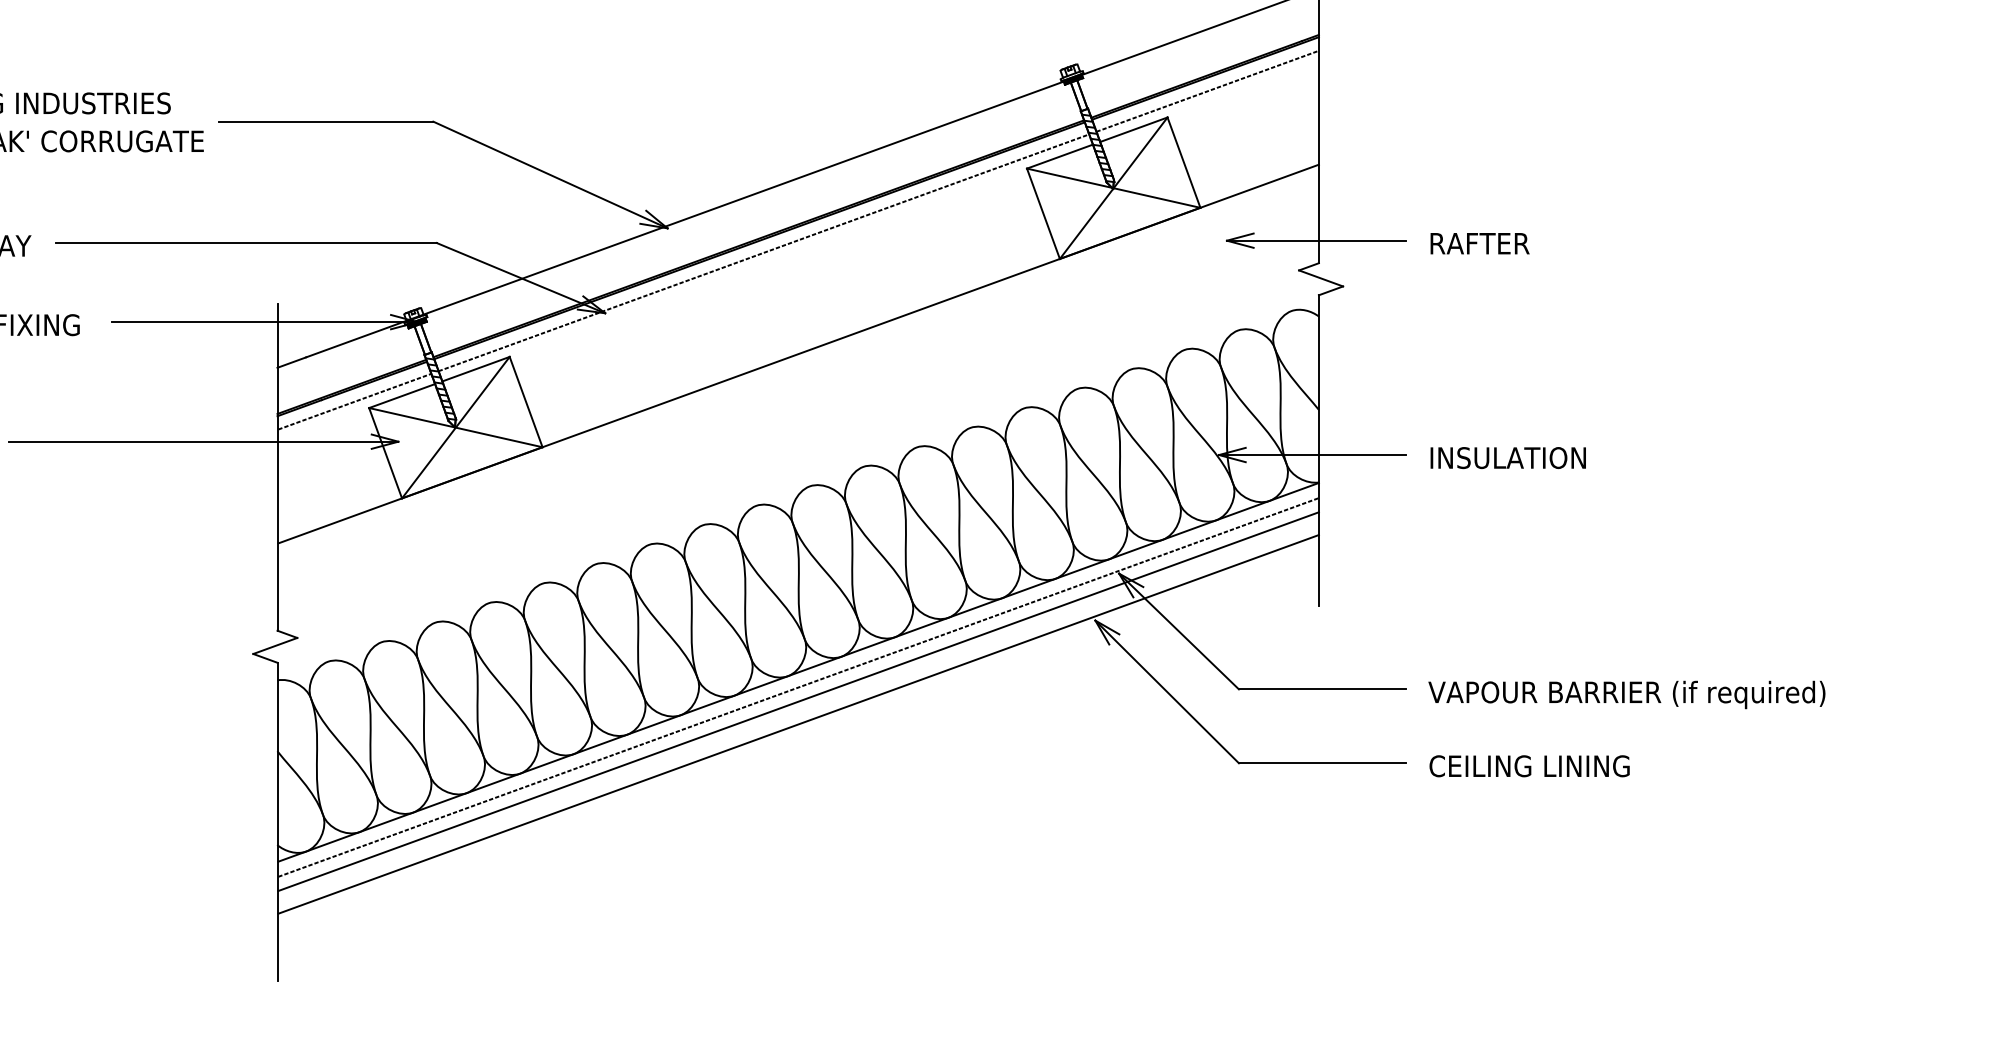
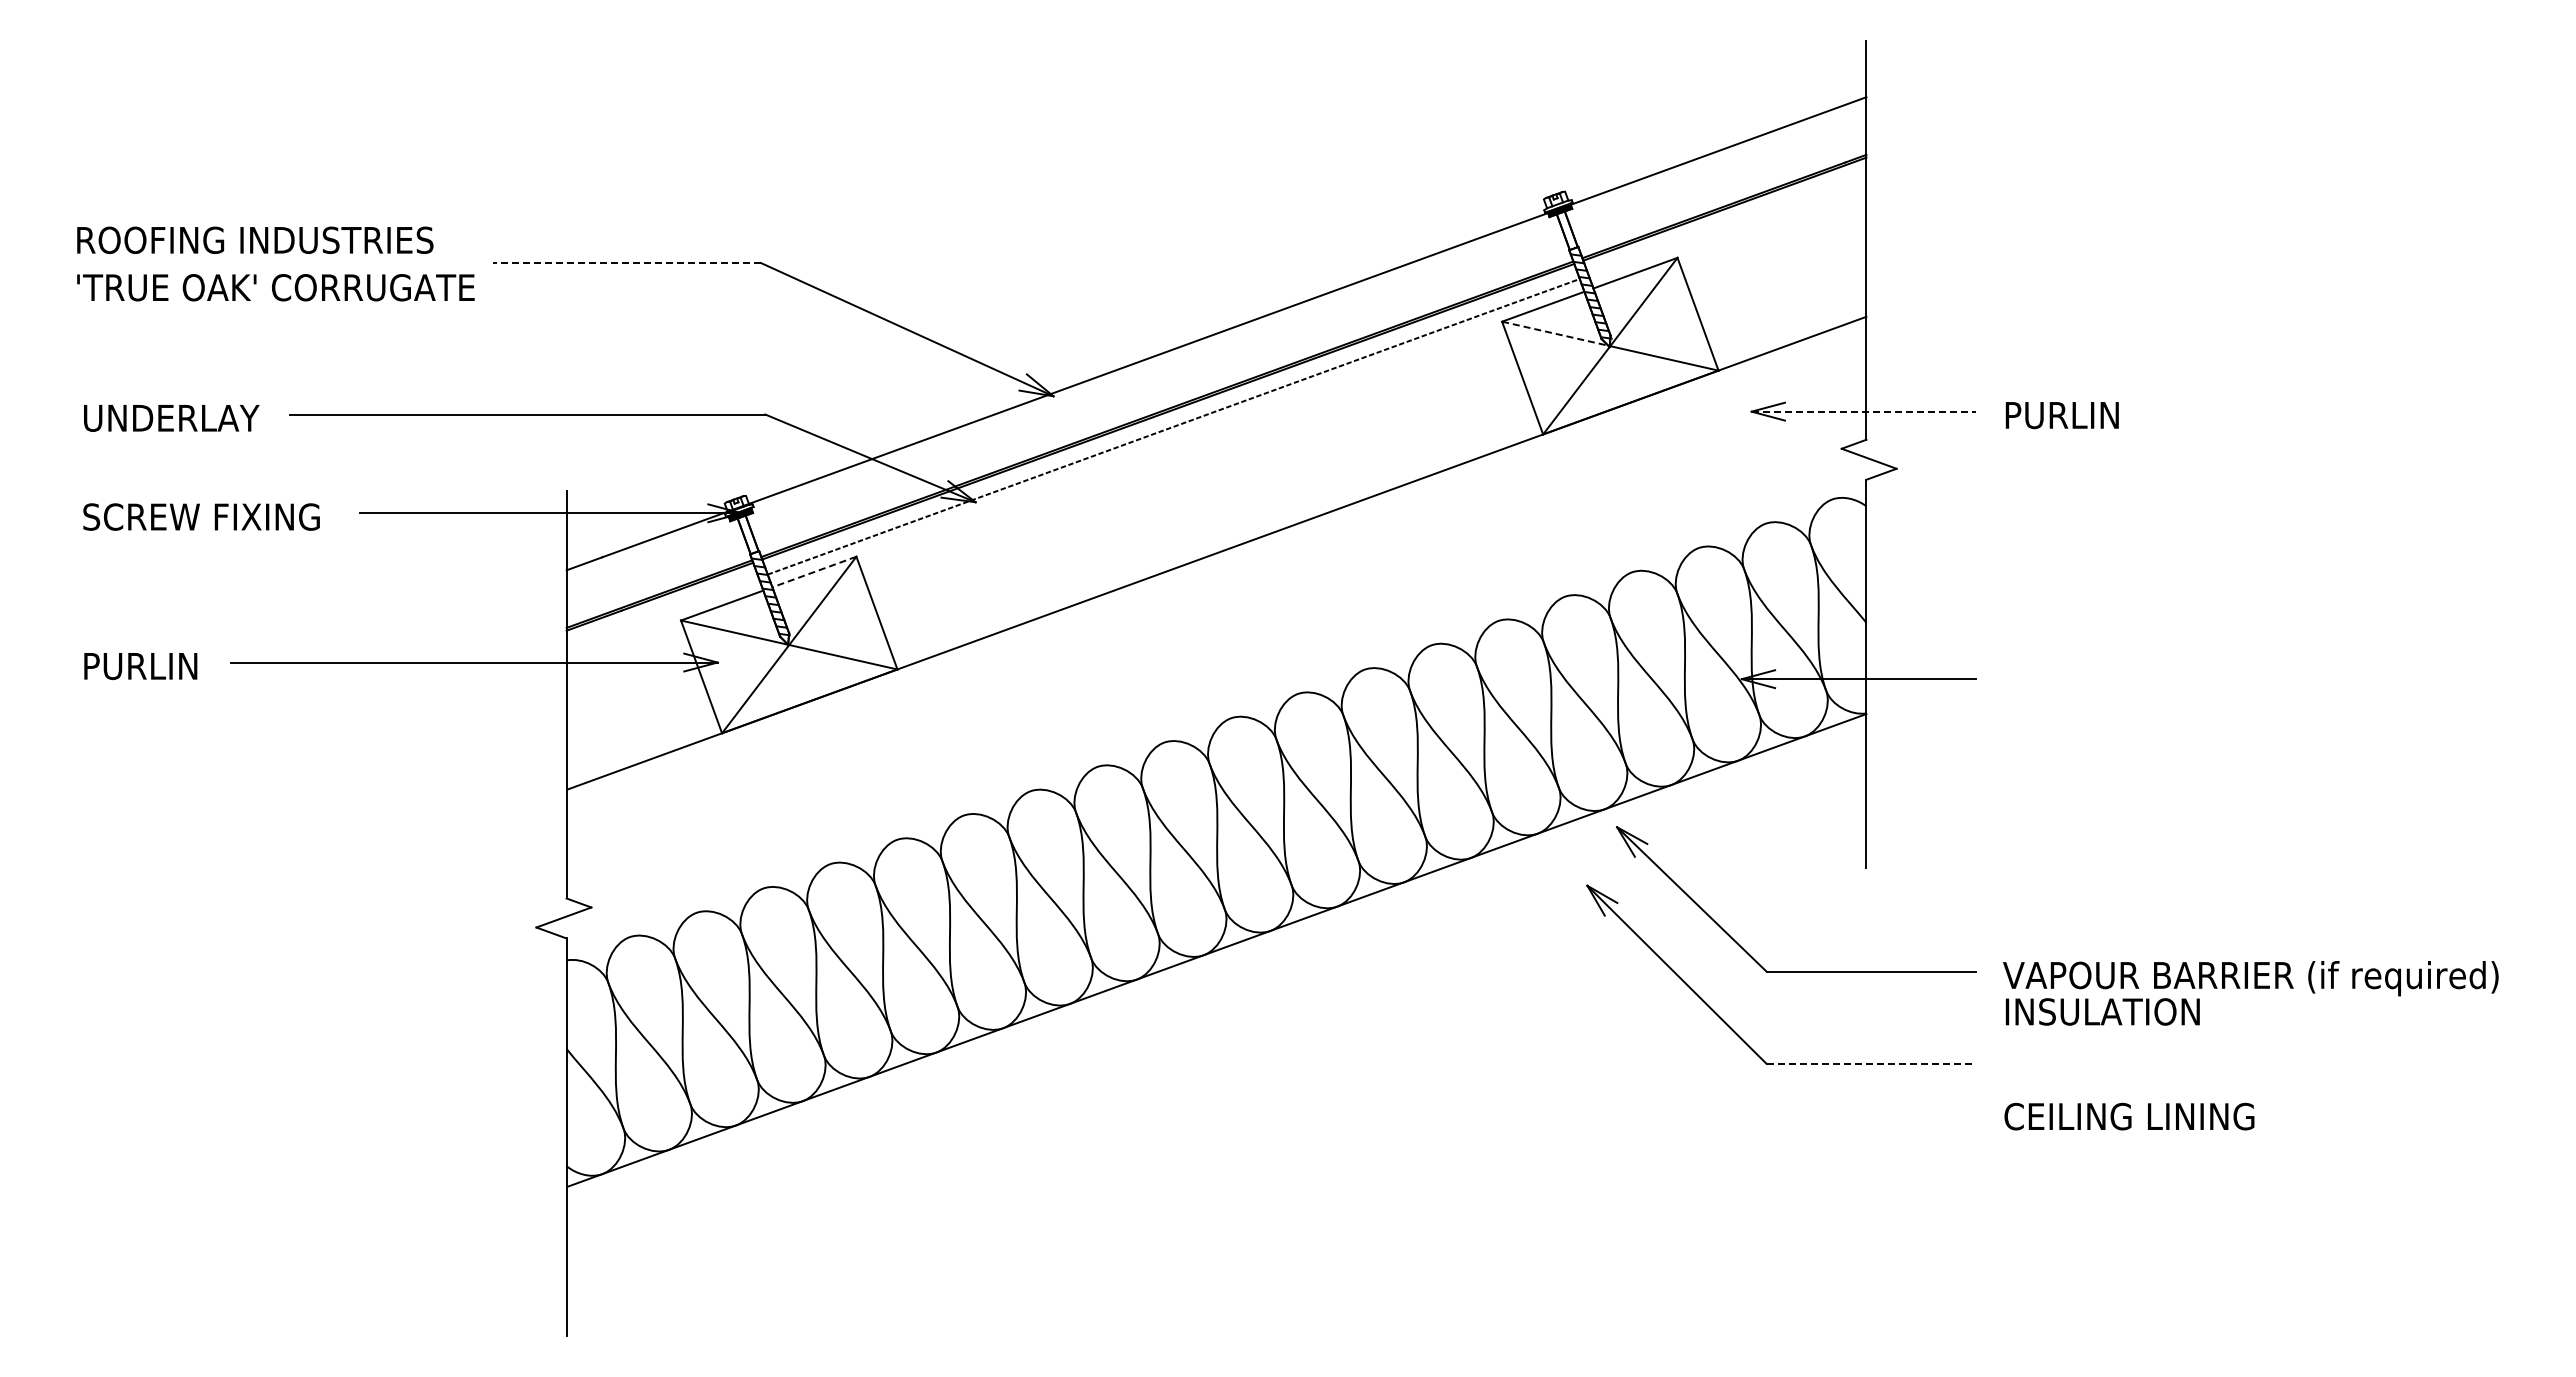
line: (1207, 90) -> (1727, 224), removed
line: (325, 121) -> (626, 263), solid -> dashed
line: (1069, 178) -> (1555, 333), solid -> dashed
line: (1316, 240) -> (1863, 411), solid -> dashed
text: (1481, 243) -> (2069, 415), RAFTER -> PURLIN
line: (476, 369) -> (814, 572), solid -> dashed
line: (354, 401) -> (662, 612), removed
text: (1508, 457) -> (2102, 1011), moved
line: (798, 686) -> (1216, 968), removed
line: (798, 701) -> (1216, 986), removed
line: (798, 724) -> (1216, 1015), removed
line: (1322, 762) -> (1871, 1063), solid -> dashed
text: (1529, 766) -> (2129, 1116), moved

